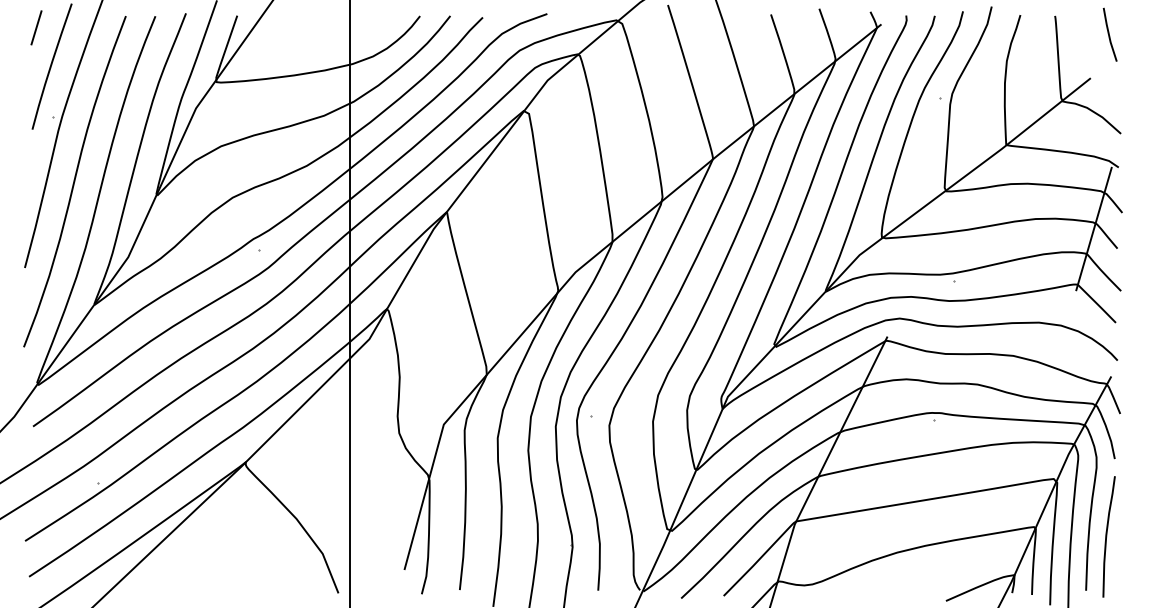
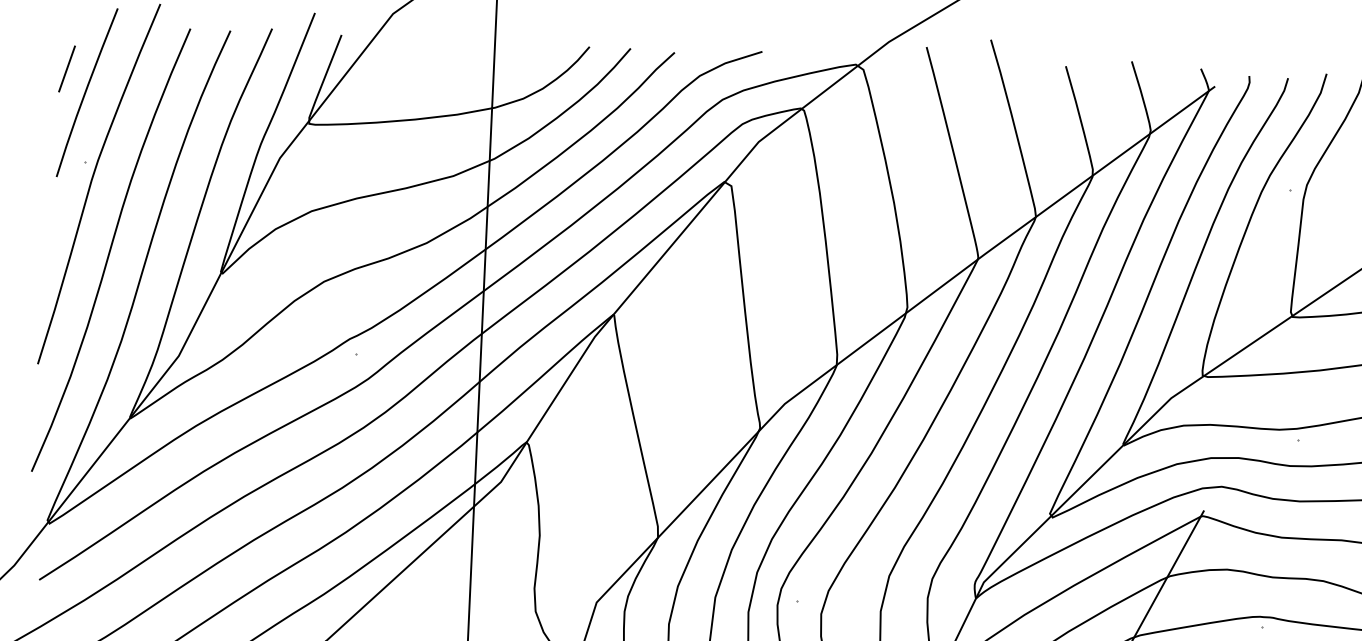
line: (36, 27) -> (67, 68), moved

